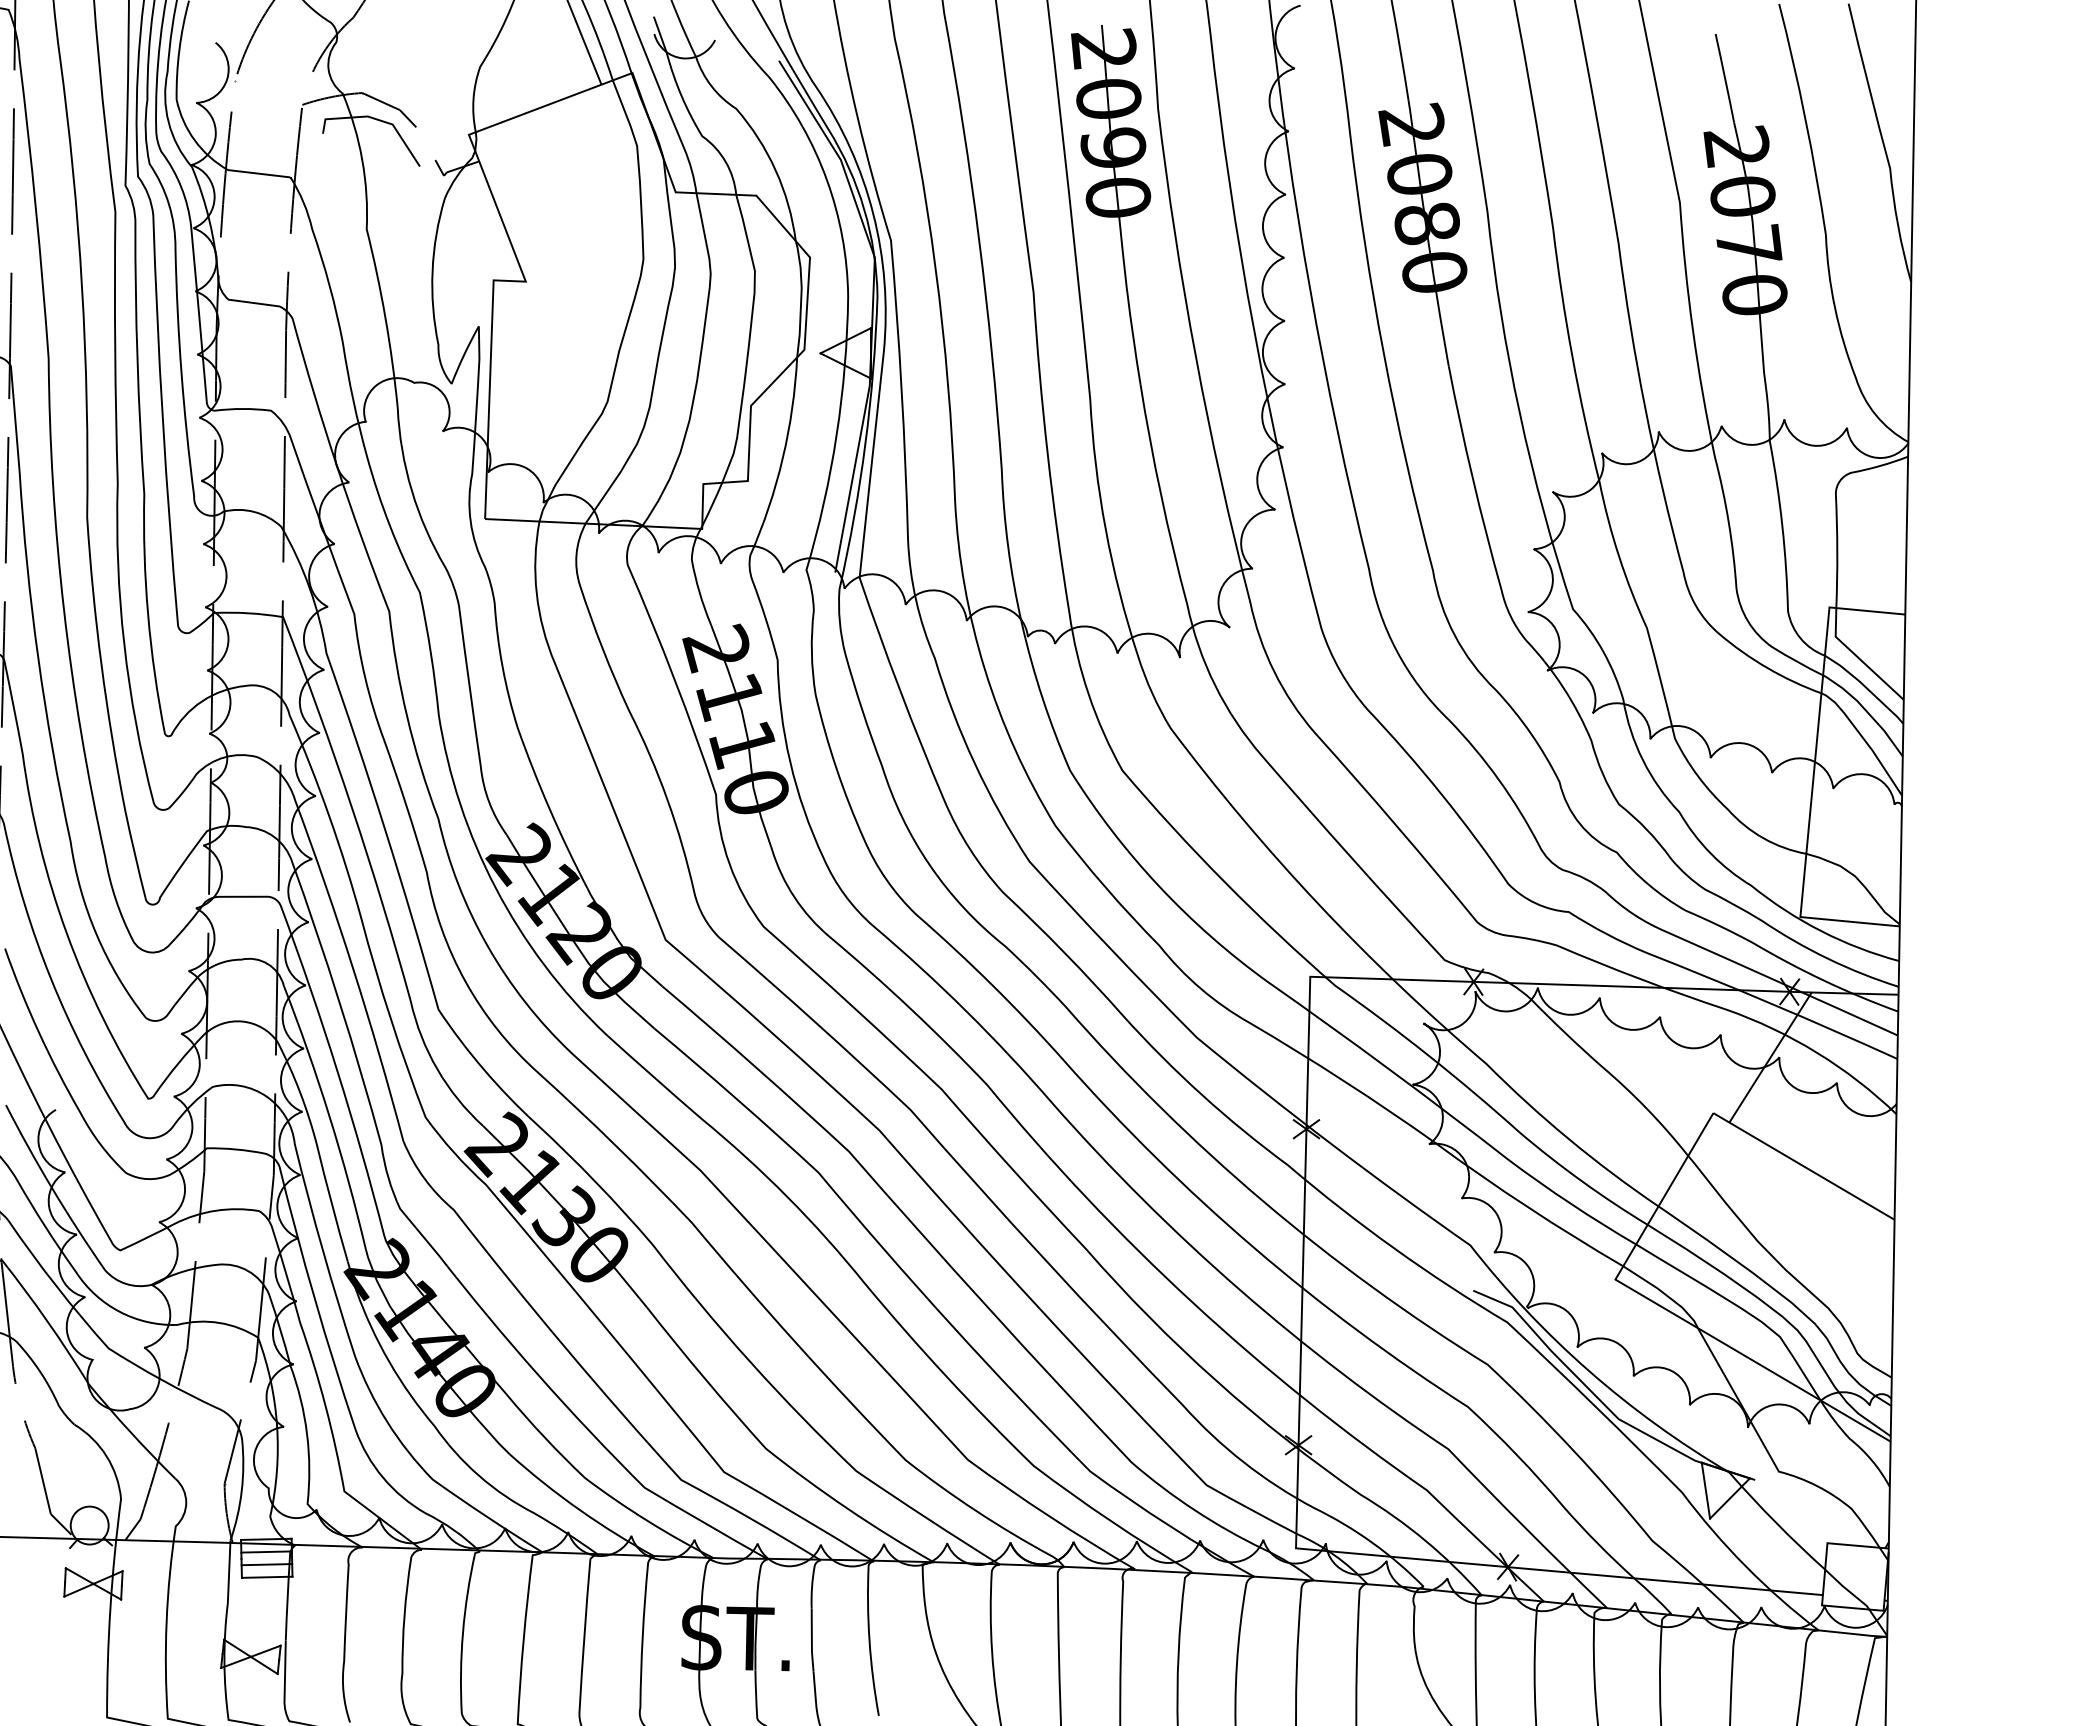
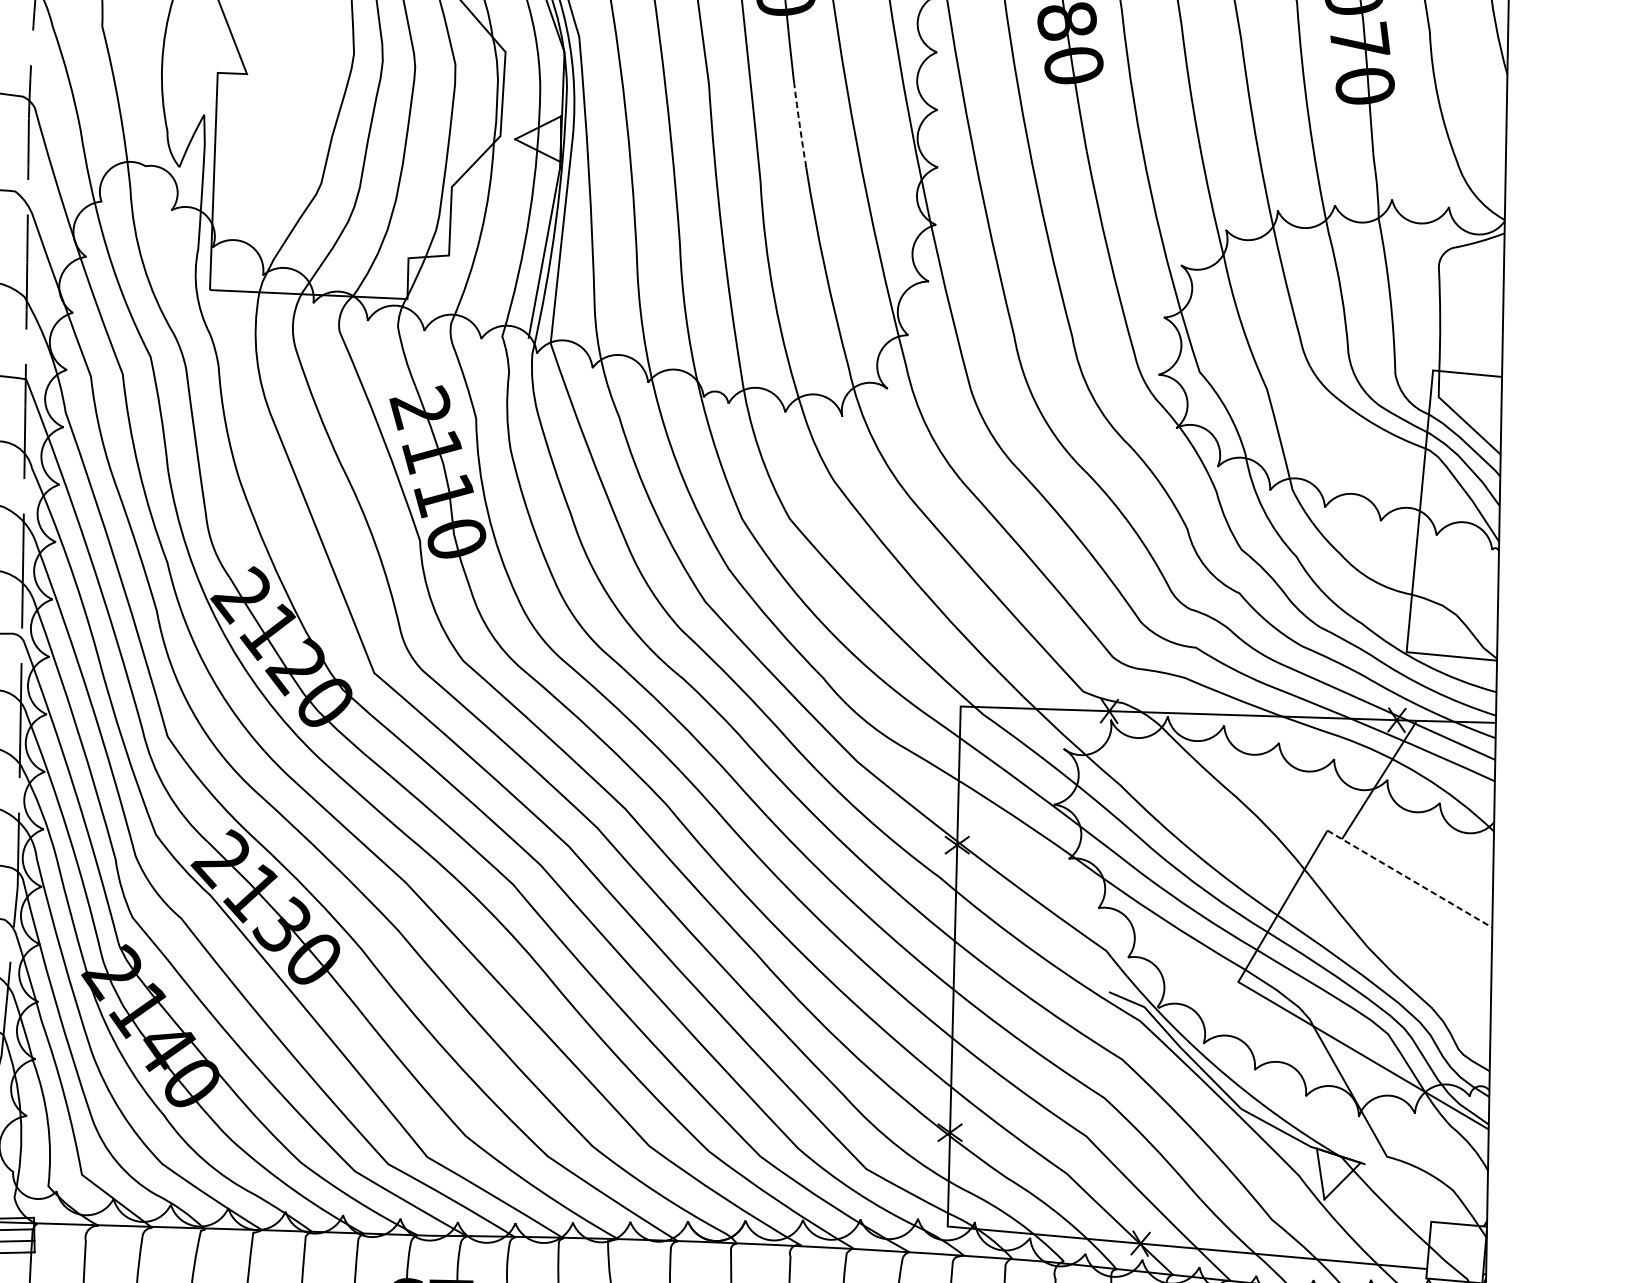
line: (1133, 338) -> (799, 125), solid -> dashed
line: (1804, 1166) -> (1410, 879), solid -> dashed

